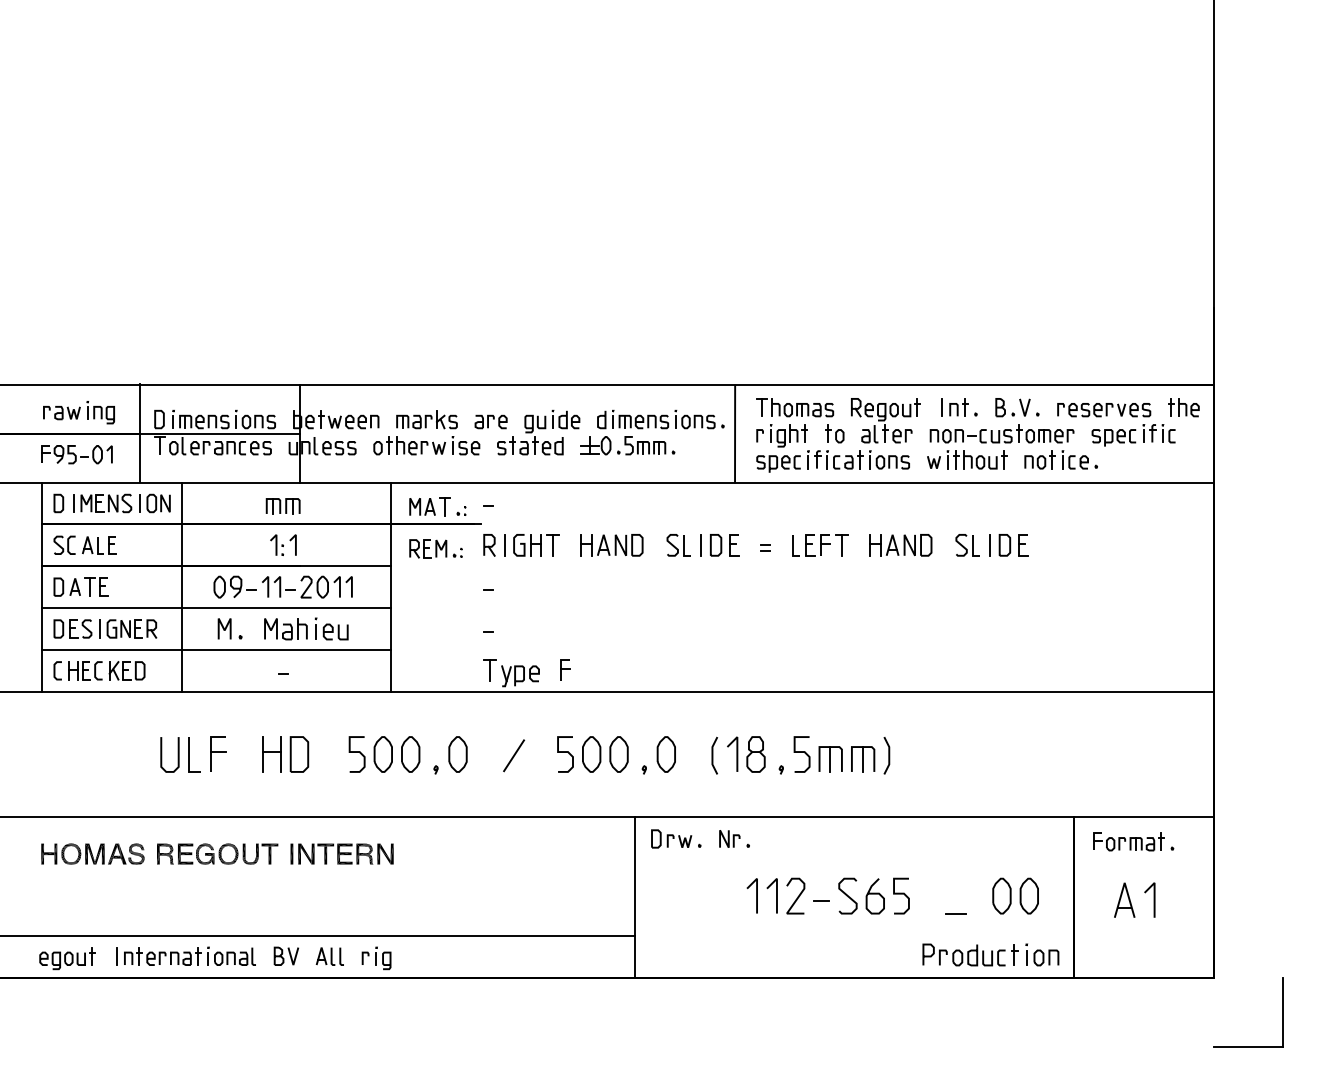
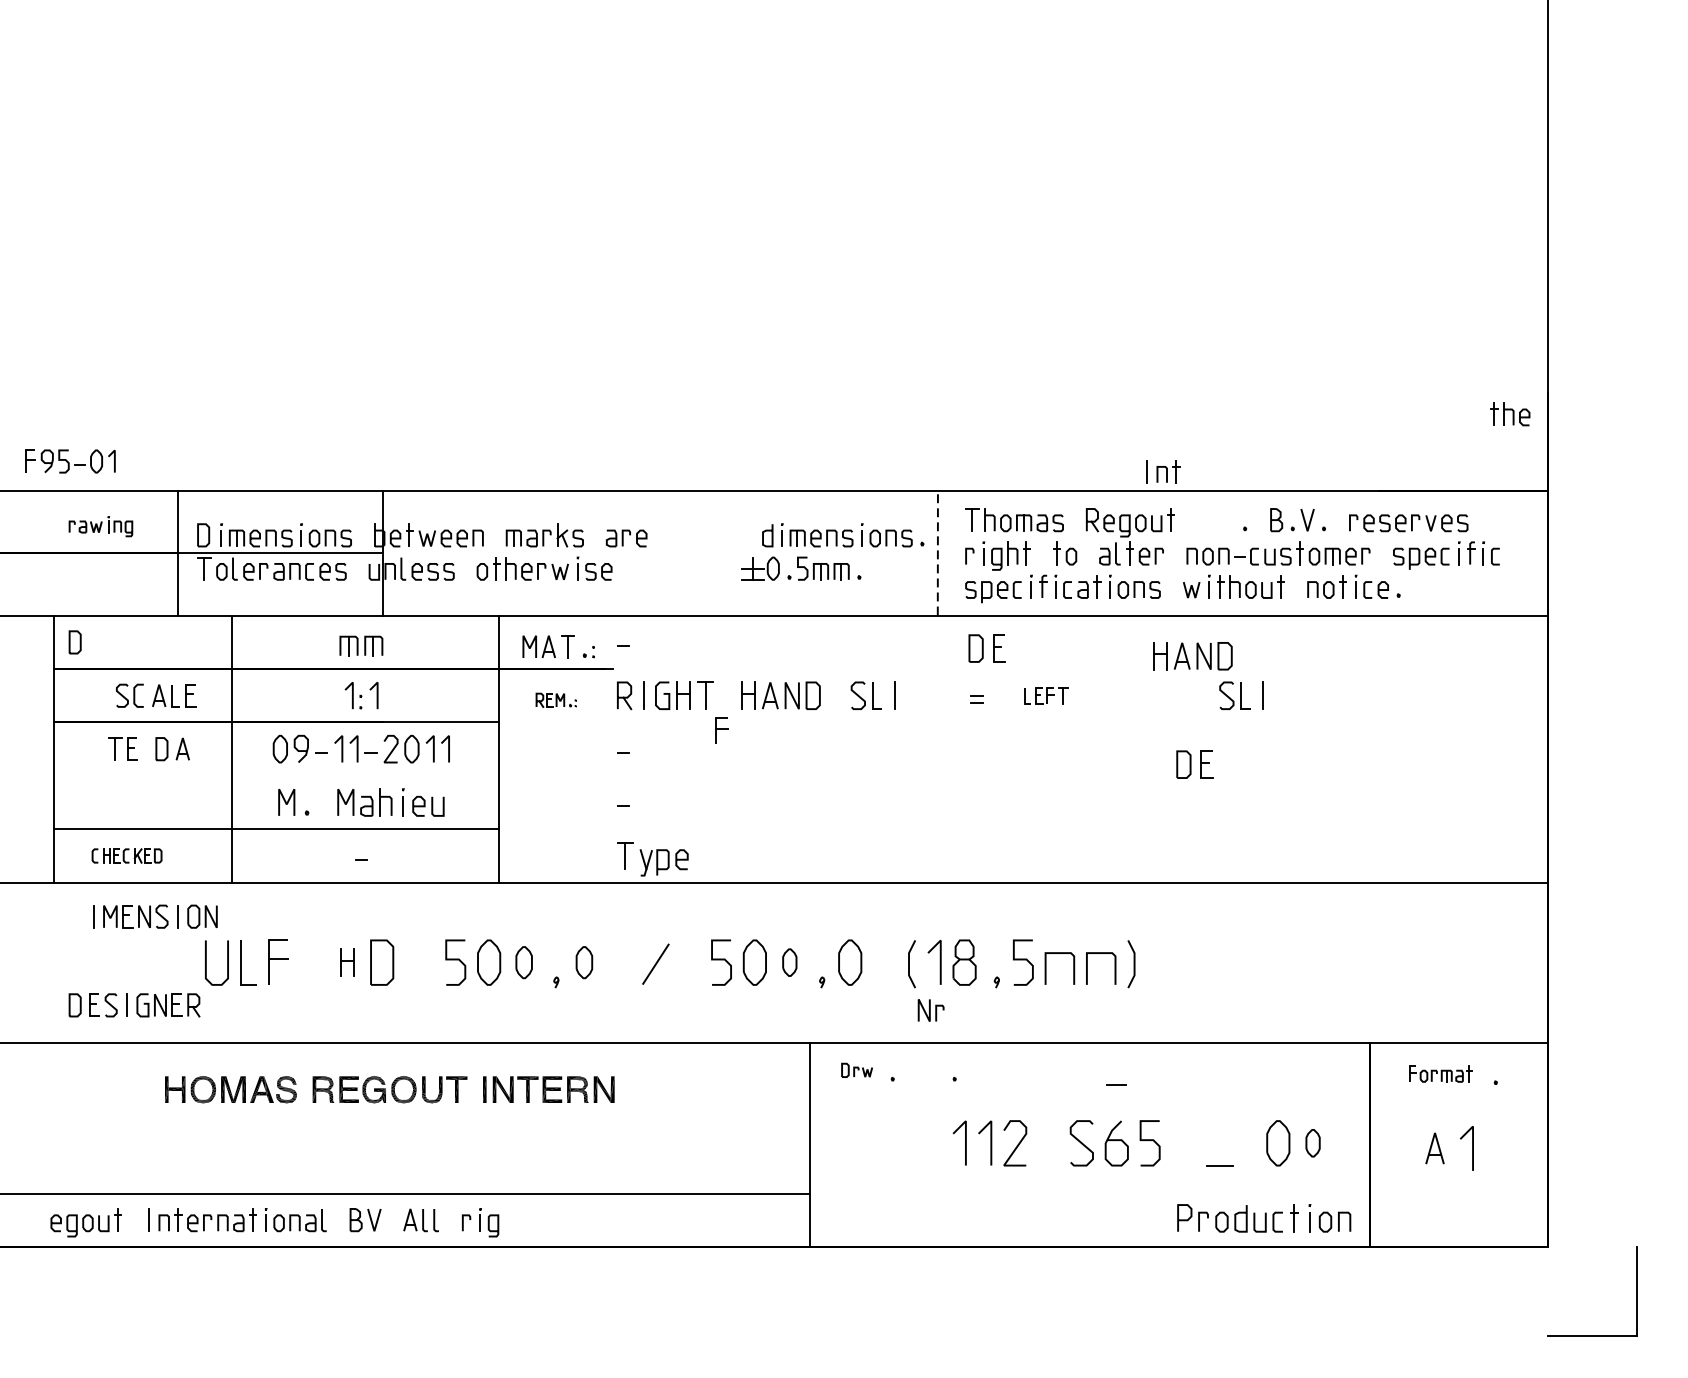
part: (954, 407) -> (1162, 471), moved
part: (1183, 407) -> (1509, 414), moved
part: (78, 412) -> (100, 526), size x0.7
part: (538, 432) -> (687, 551), removed
line: (735, 433) -> (938, 553), solid -> dashed
part: (76, 454) -> (69, 461), moved
part: (121, 503) -> (155, 916), moved
part: (84, 544) -> (155, 694), moved
part: (724, 545) -> (986, 648), moved
part: (820, 545) -> (1046, 696), size x0.6
part: (900, 545) -> (1192, 656), moved
part: (1013, 545) -> (1194, 764), moved
part: (435, 548) -> (555, 699), size x0.6
part: (66, 586) -> (171, 748), moved
line: (216, 608) -> (276, 776), removed
part: (105, 628) -> (134, 1004), moved
part: (565, 669) -> (721, 729), moved
part: (99, 670) -> (127, 855), size x0.6
part: (271, 754) -> (346, 962), size x0.6
part: (410, 754) -> (523, 962), size x0.7
part: (457, 754) -> (583, 962), size x0.7
part: (618, 754) -> (789, 962), size x0.6
line: (830, 759) -> (1059, 969), removed
line: (862, 759) -> (1100, 969), removed
part: (671, 838) -> (856, 1069), size x0.6
part: (729, 838) -> (930, 1009), moved
part: (1128, 841) -> (1439, 1073), size x0.7
part: (217, 853) -> (389, 1088), moved
part: (1028, 895) -> (1312, 1142), size x0.6
part: (1124, 899) -> (1434, 1147), size x0.7
line: (821, 900) -> (1115, 1083), moved

